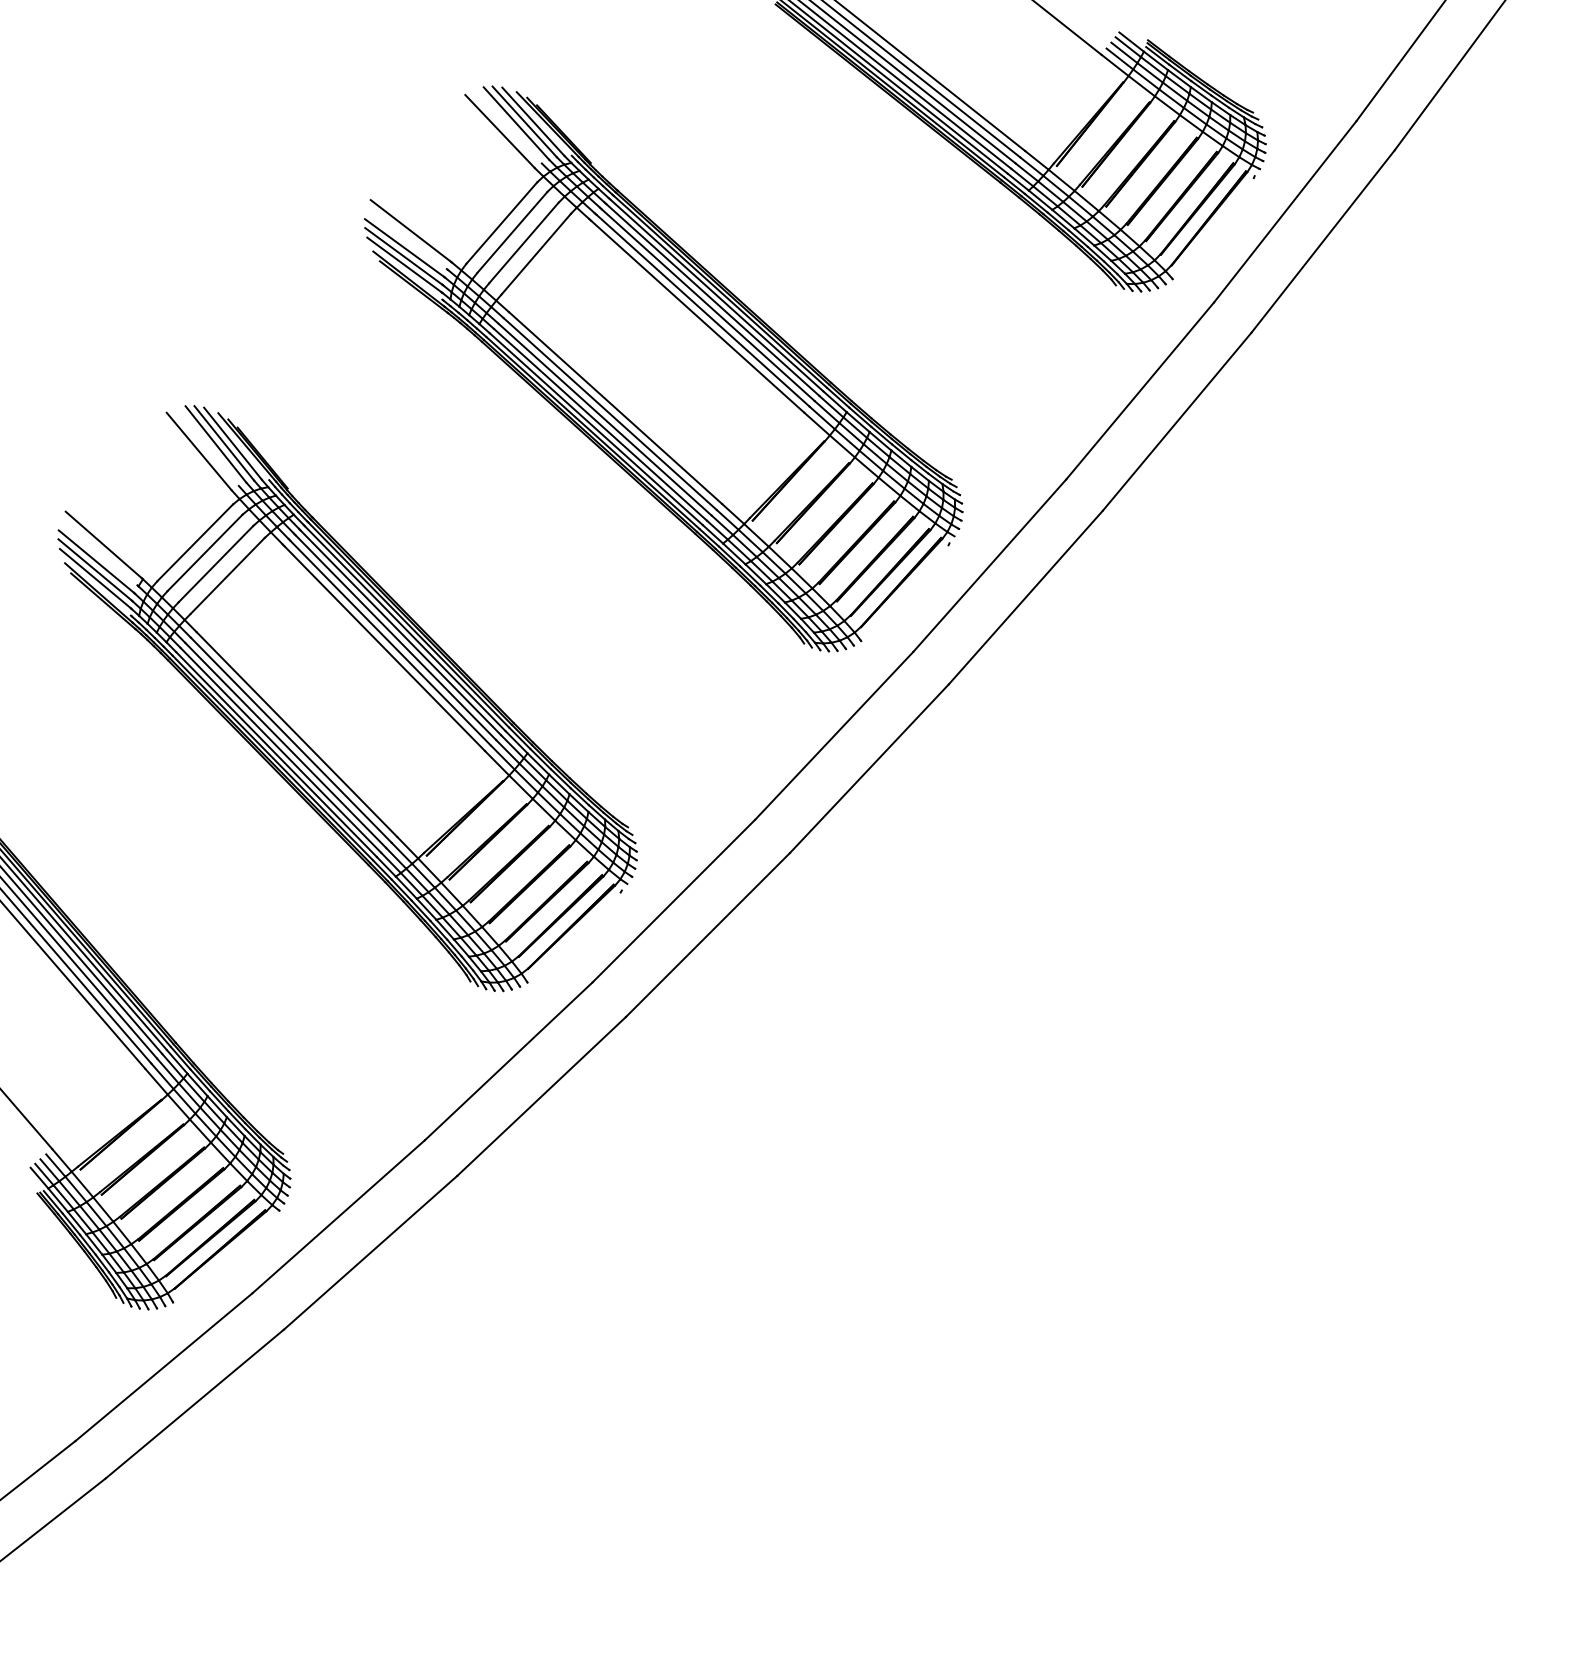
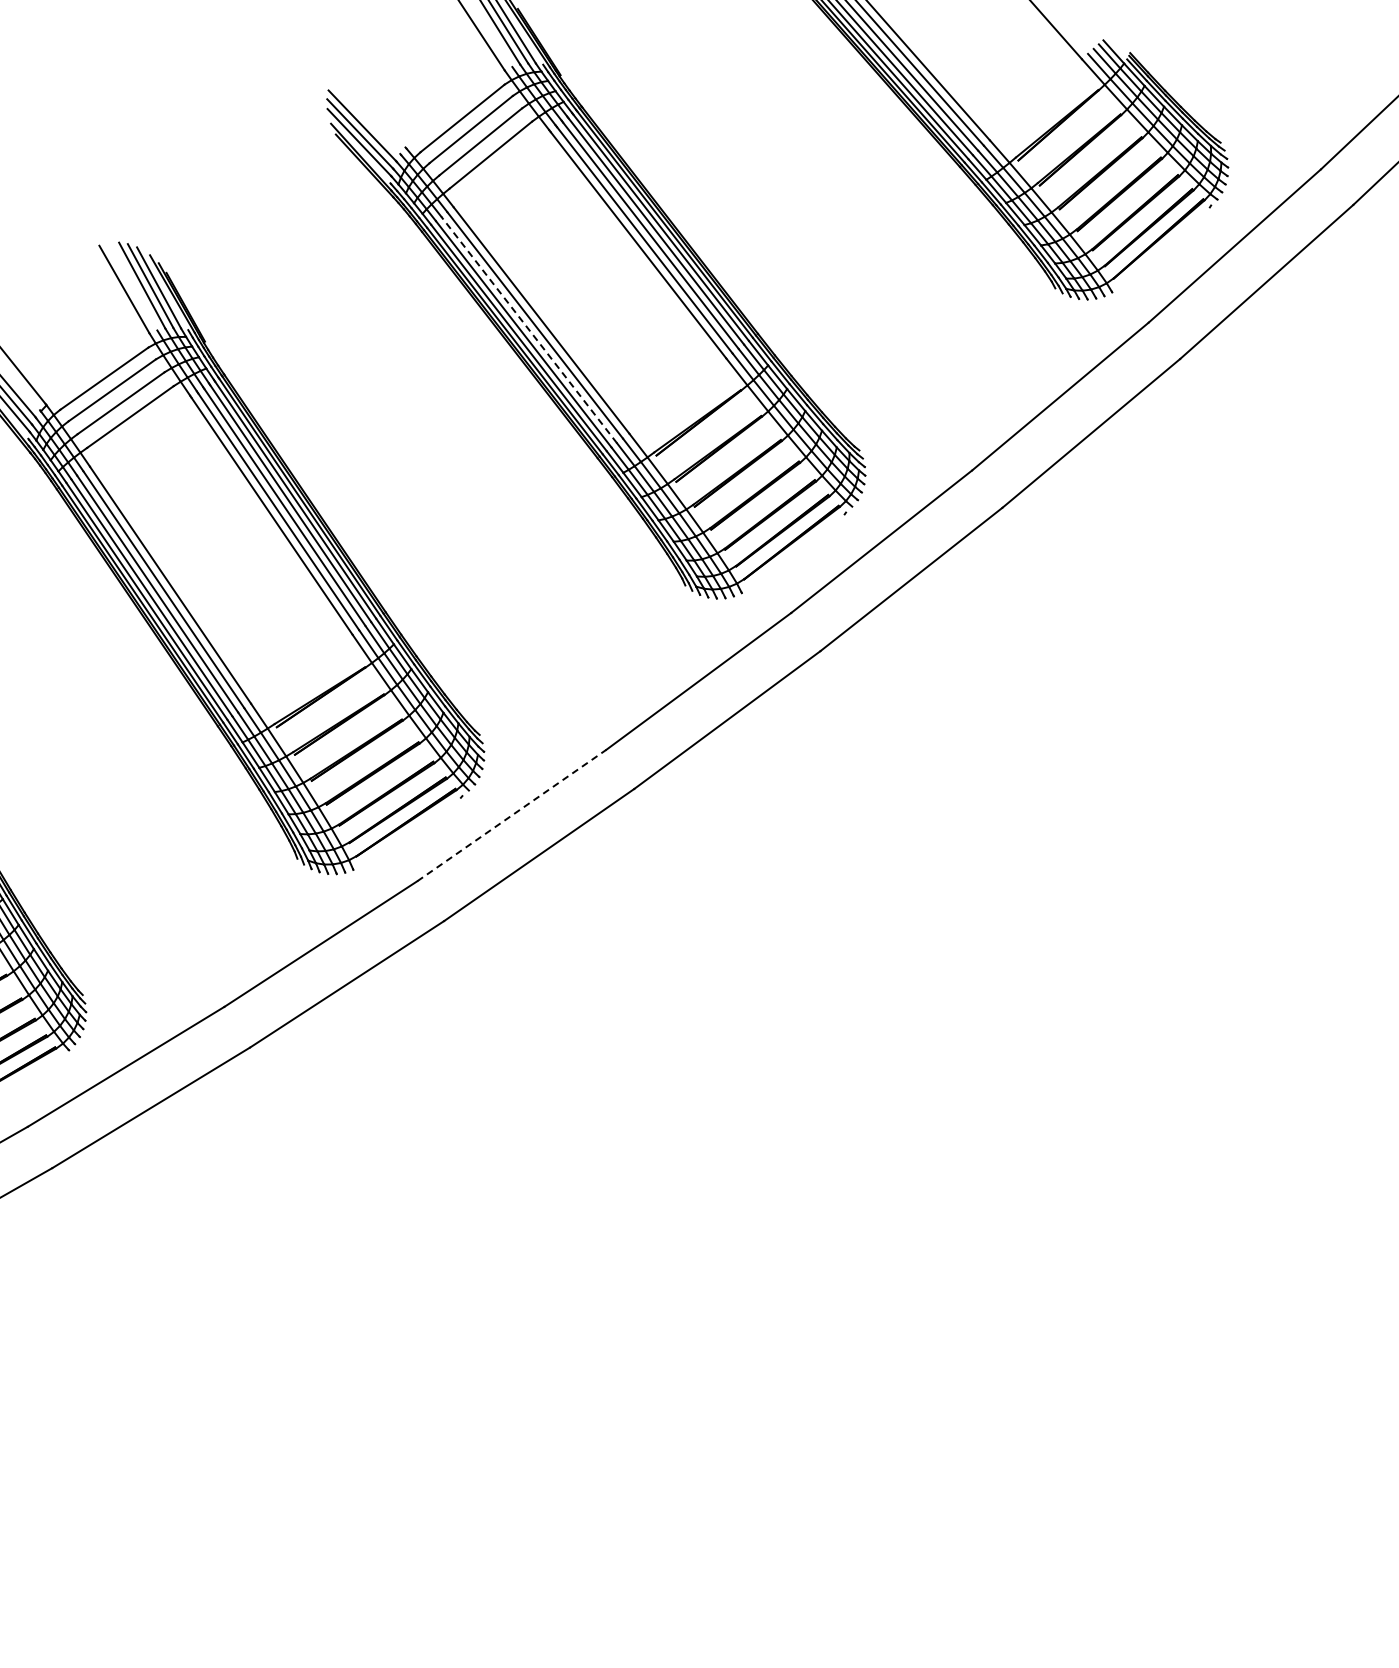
line: (410, 230) -> (371, 109), removed
line: (604, 419) -> (528, 329), solid -> dashed
line: (674, 900) -> (512, 815), solid -> dashed

